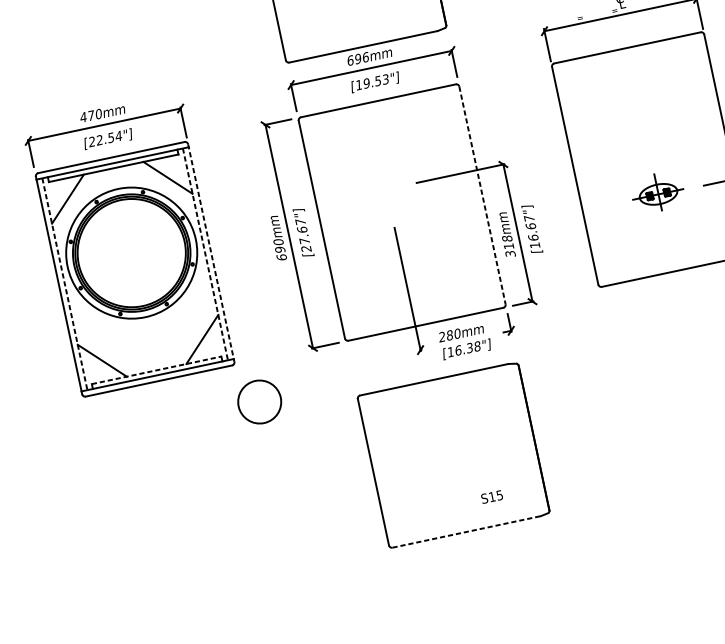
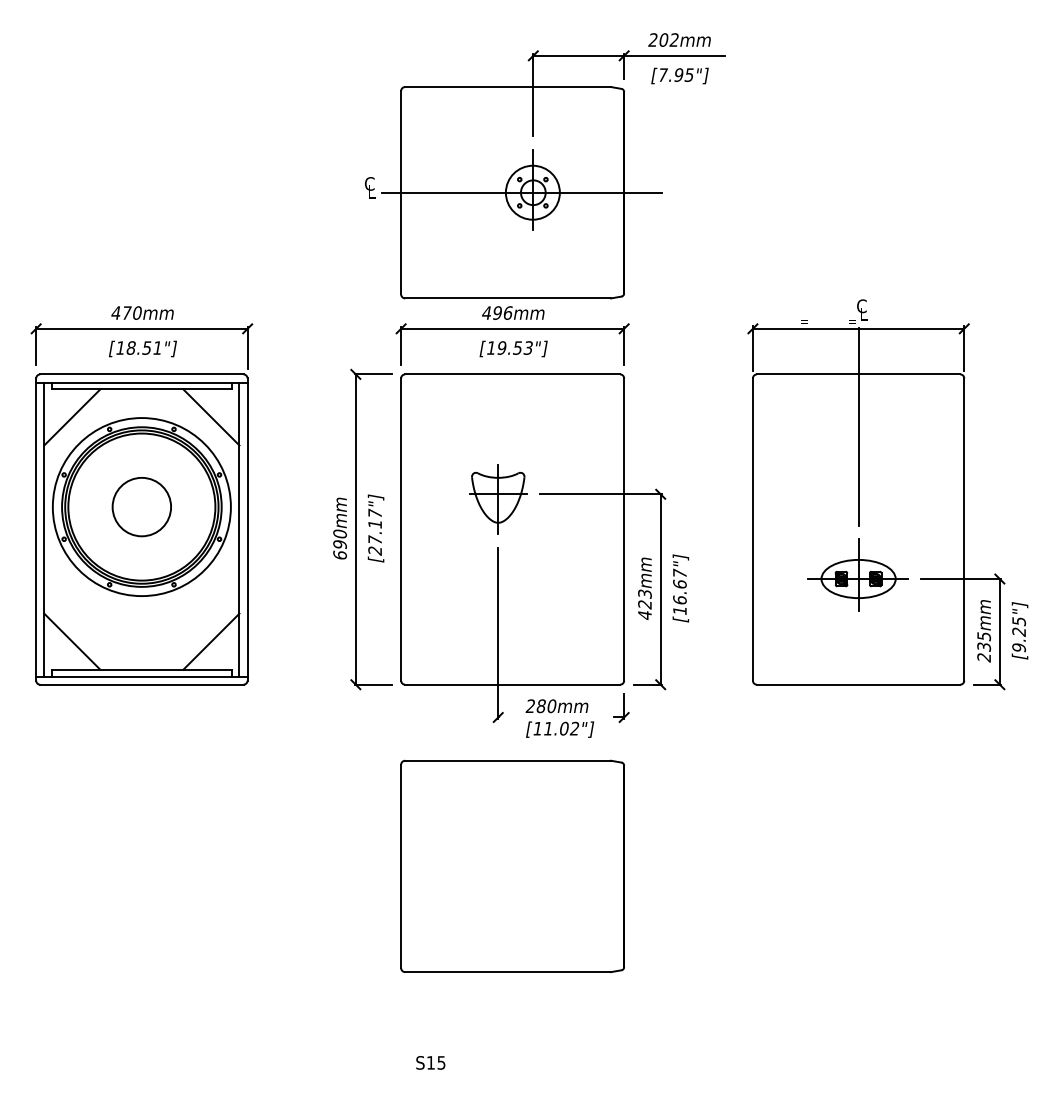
text: (350, 60) -> (486, 312), 696mm -> 496mm
line: (635, 85) -> (858, 426), added
text: (104, 138) -> (138, 347), [22.54"] -> [18.51"]
part: (657, 192) -> (857, 574), size x1.43
part: (387, 193) -> (498, 499), added
line: (482, 196) -> (624, 530), dashed -> solid
text: (302, 229) -> (375, 523), [27.67"] -> [27.17"]
text: (508, 246) -> (644, 604), 318mm -> 423mm
line: (211, 253) -> (247, 530), dashed -> solid
line: (205, 255) -> (239, 530), dashed -> solid
line: (65, 284) -> (44, 530), dashed -> solid
text: (467, 348) -> (561, 728), [16.38"] -> [11.02"]
line: (156, 370) -> (141, 669), dashed -> solid
circle: (259, 402) -> (141, 507), moved
text: (491, 496) -> (430, 1062), moved
line: (466, 532) -> (508, 972), dashed -> solid

